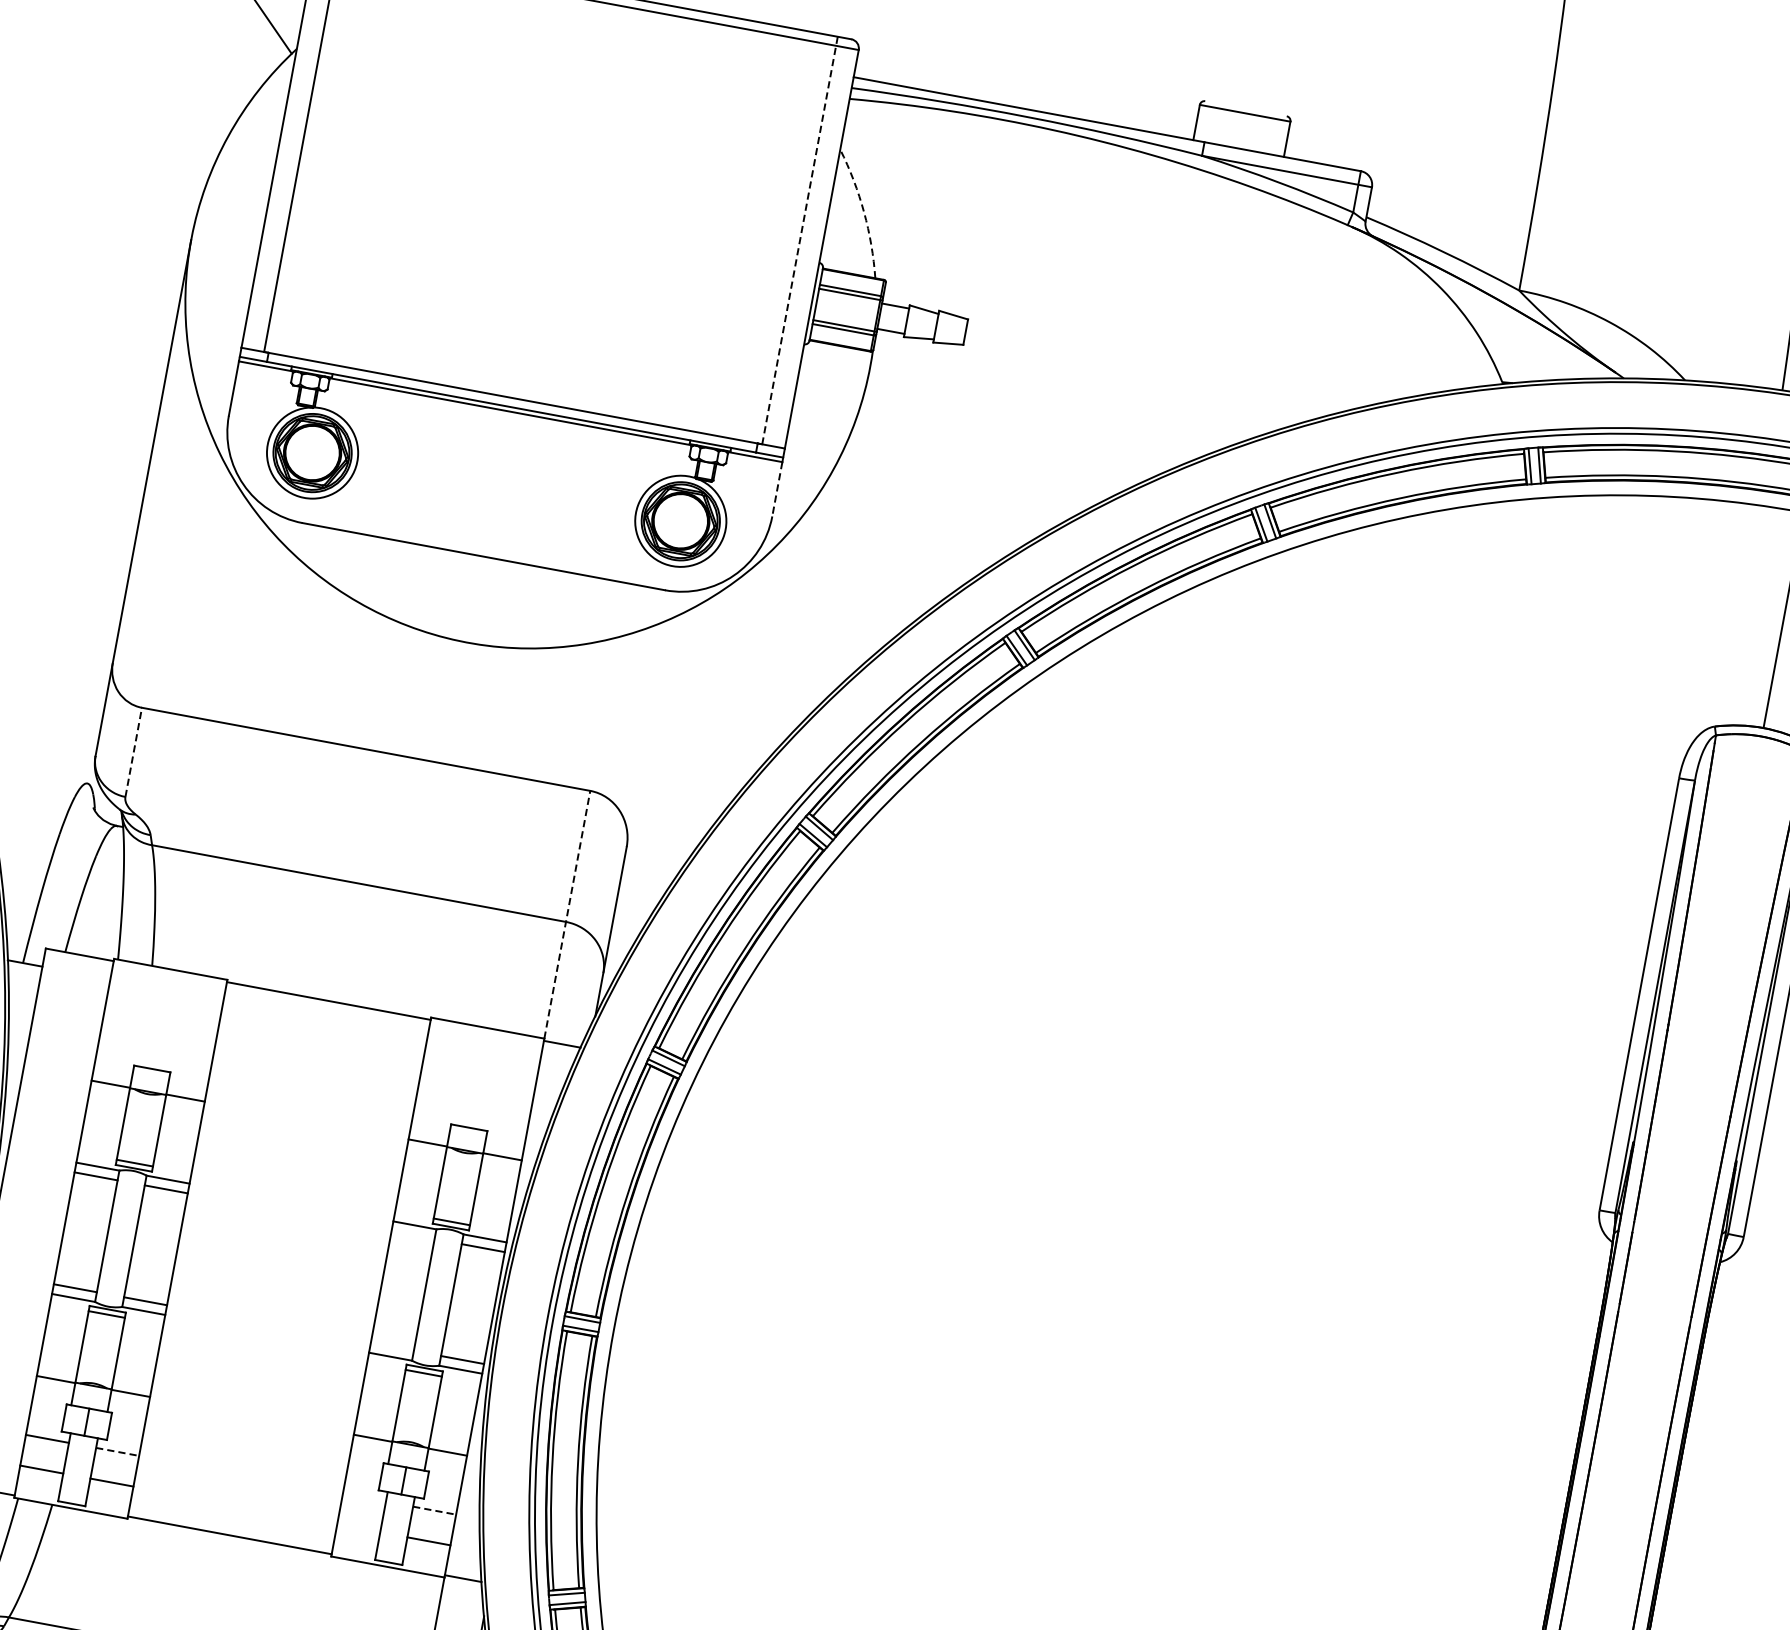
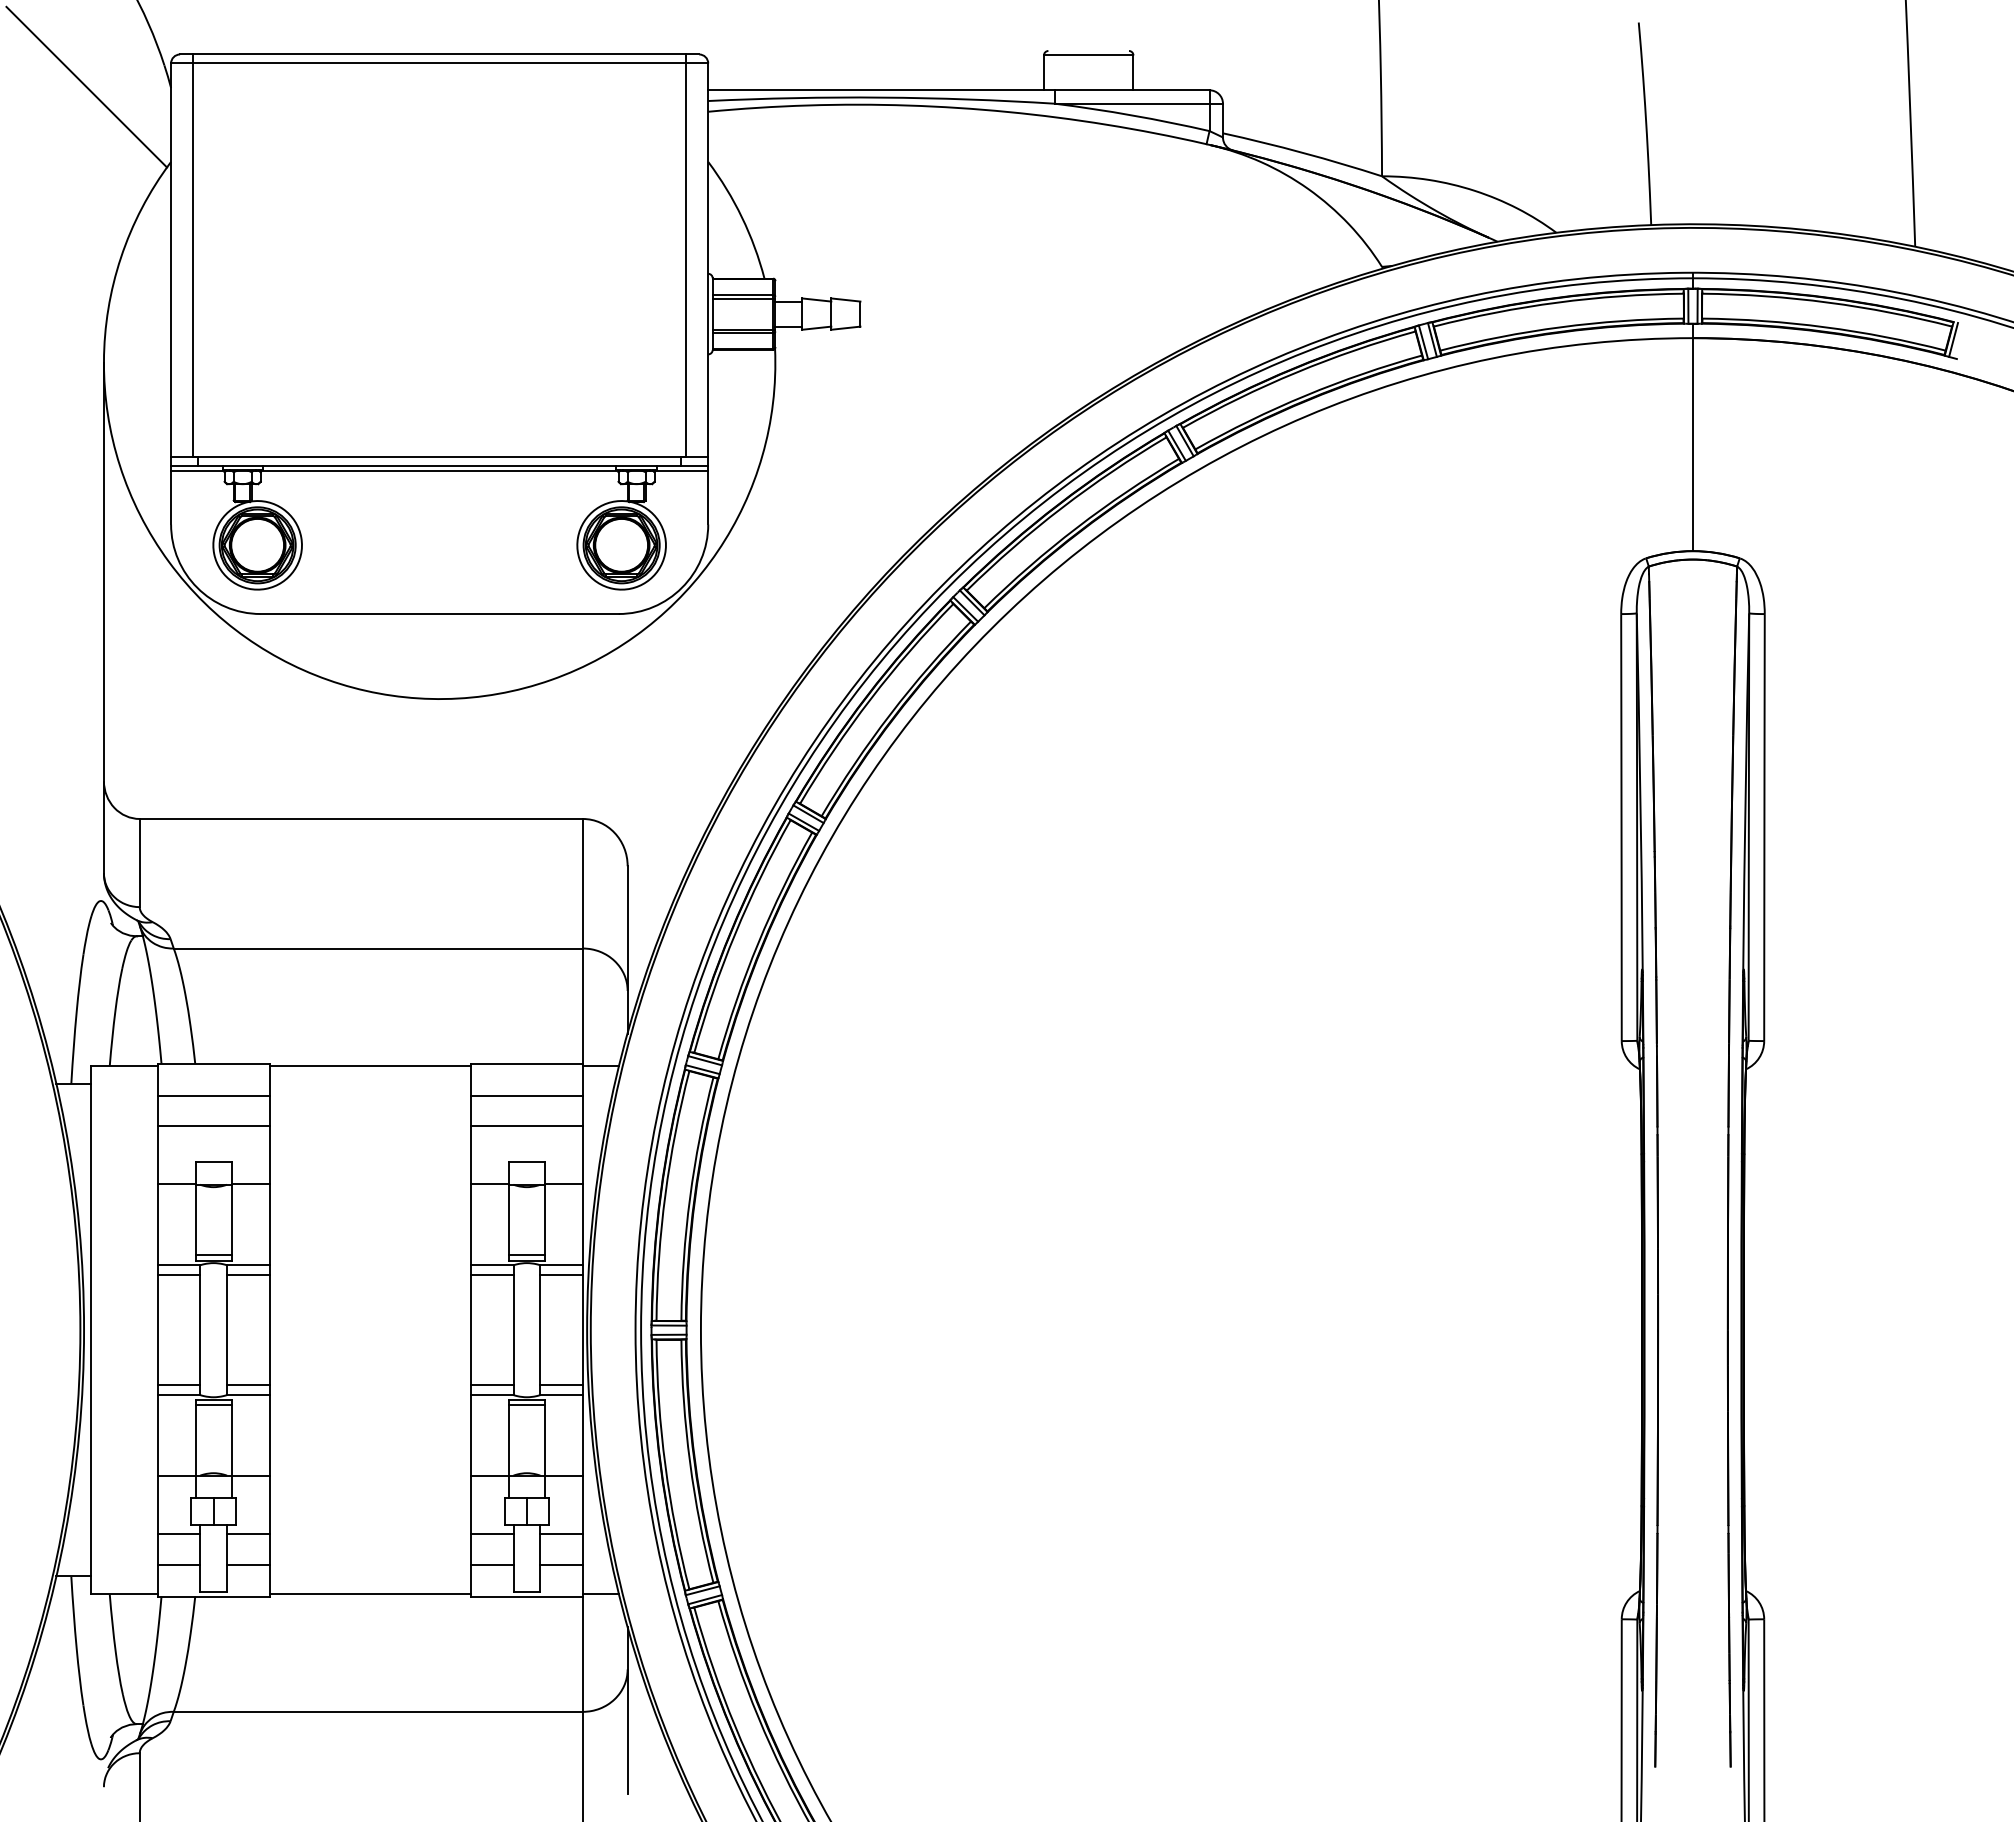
arc: (864, 212) -> (742, 217), dashed -> solid
line: (799, 241) -> (685, 256), dashed -> solid
line: (777, 489) -> (708, 497), dashed -> solid
line: (133, 751) -> (139, 862), dashed -> solid
line: (567, 913) -> (582, 940), dashed -> solid
line: (164, 1001) -> (213, 1095), added
line: (159, 1031) -> (213, 1125), added
line: (481, 1060) -> (526, 1095), added
line: (475, 1090) -> (526, 1125), added
line: (413, 1234) -> (492, 1274), added
line: (392, 1347) -> (492, 1385), added
line: (117, 1452) -> (248, 1534), dashed -> solid
line: (364, 1497) -> (492, 1534), added
line: (435, 1510) -> (562, 1534), dashed -> solid
line: (359, 1528) -> (492, 1564), added

